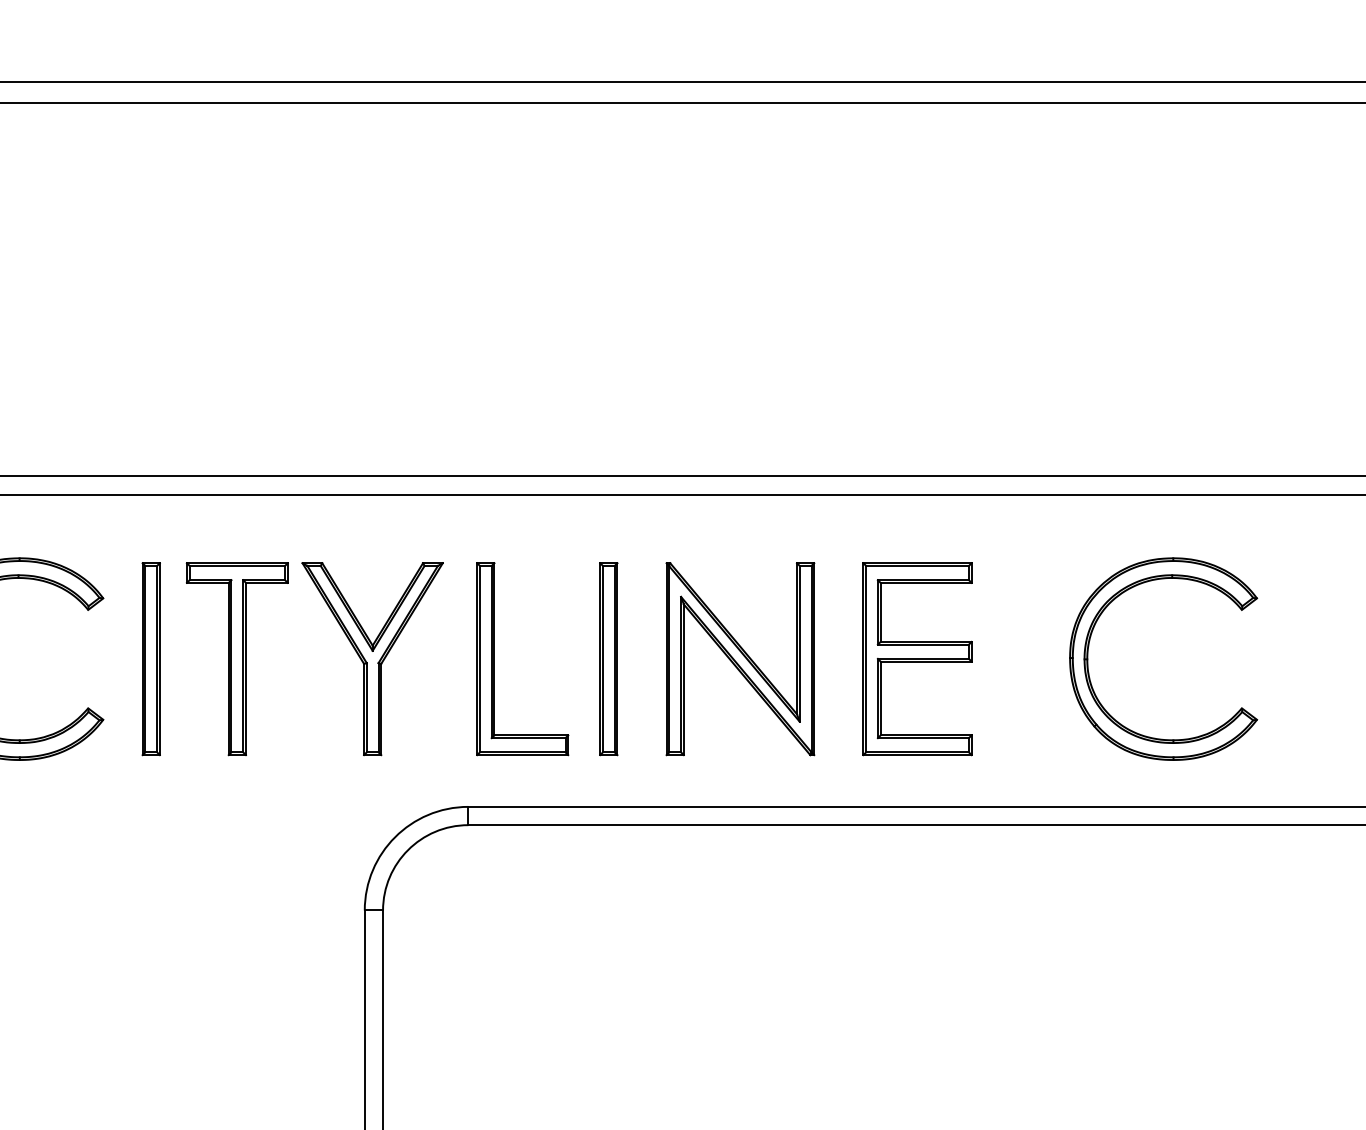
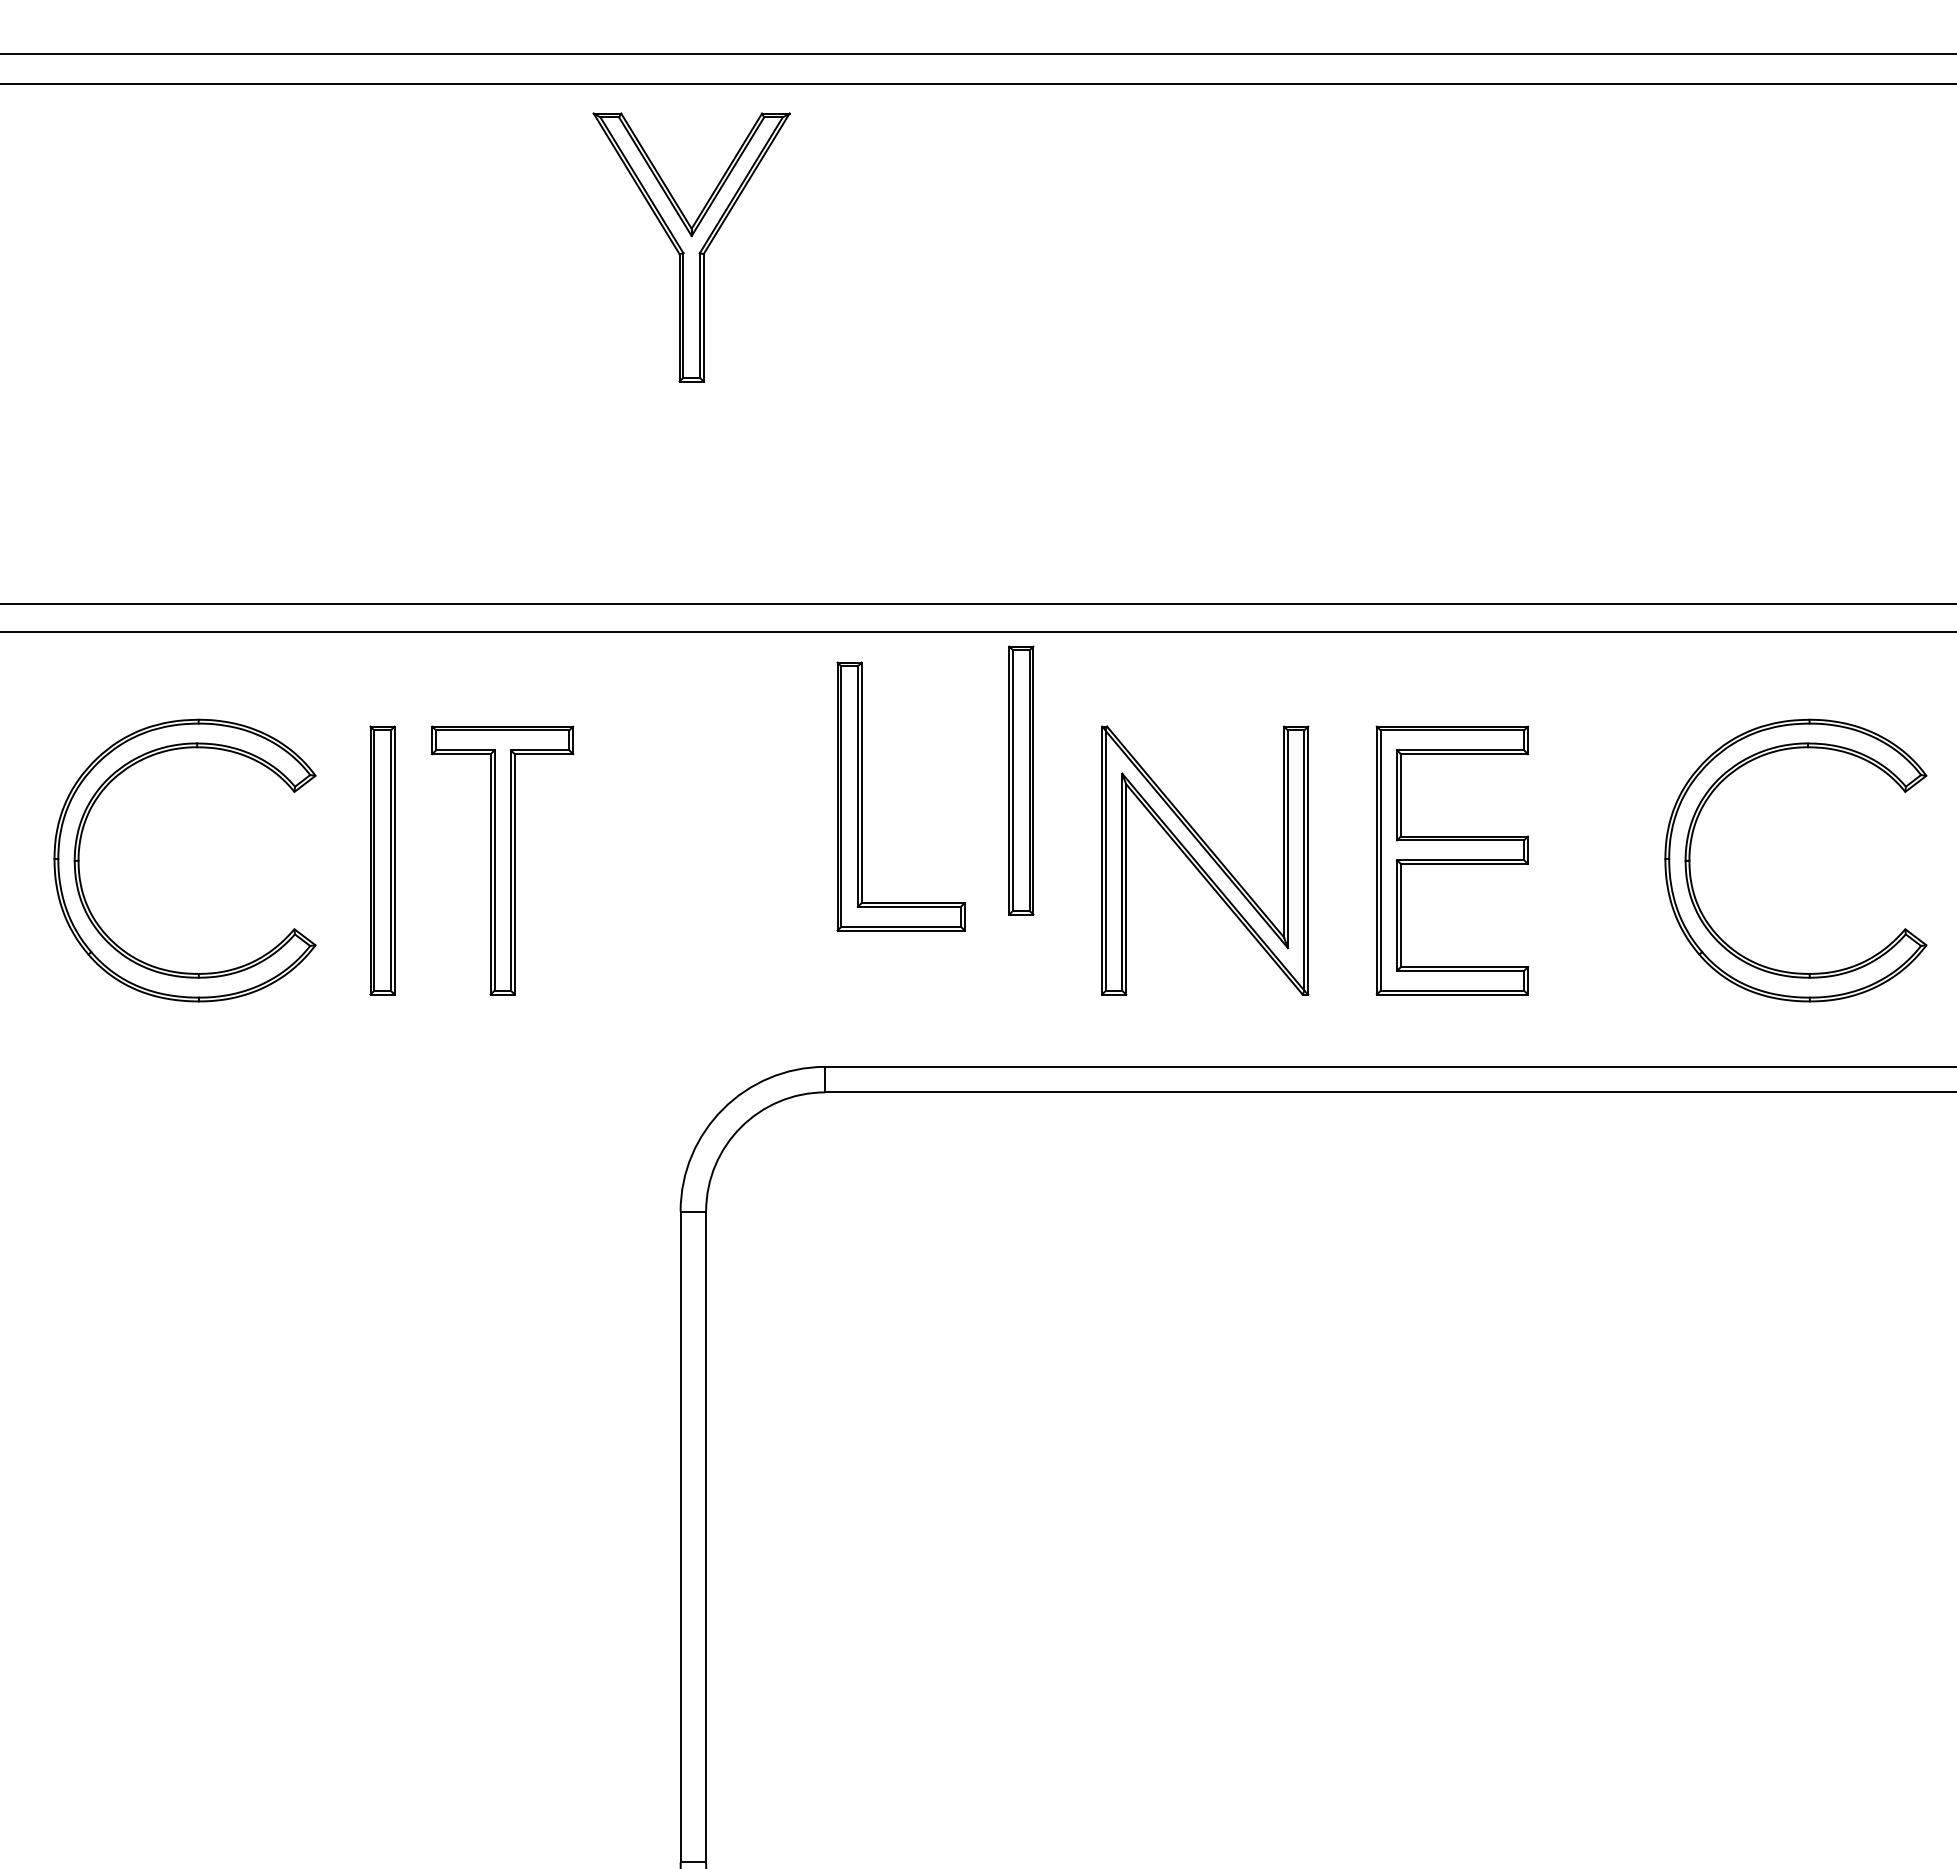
part: (372, 659) -> (691, 247), moved
part: (495, 659) -> (862, 796), moved
part: (608, 659) -> (1021, 780), moved

